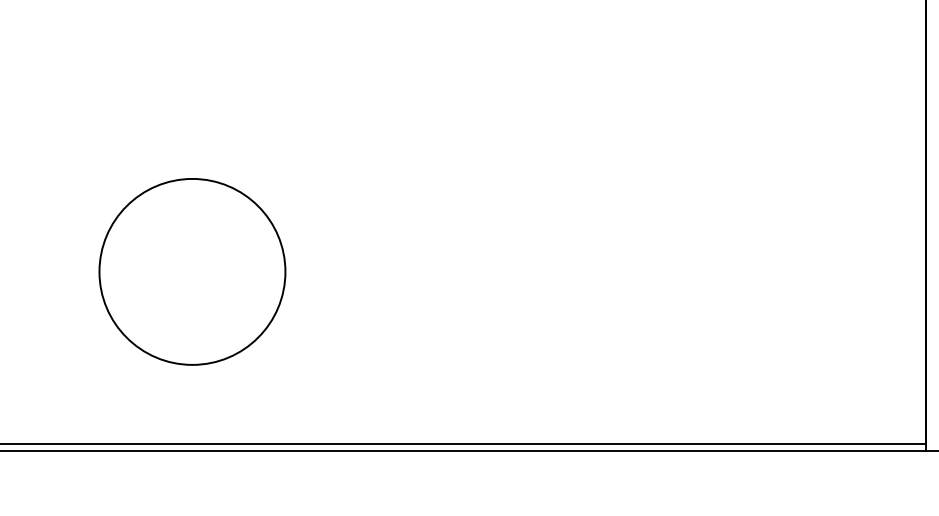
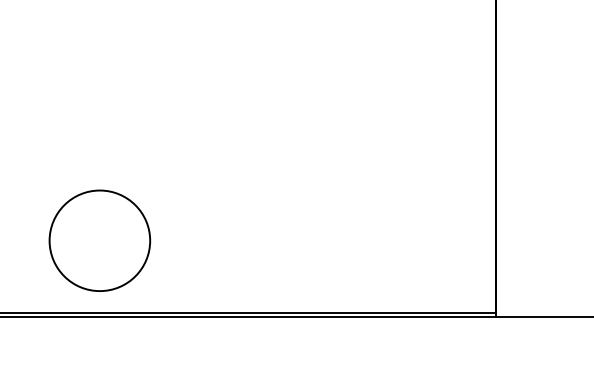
circle: (191, 271) -> (99, 240), moved

